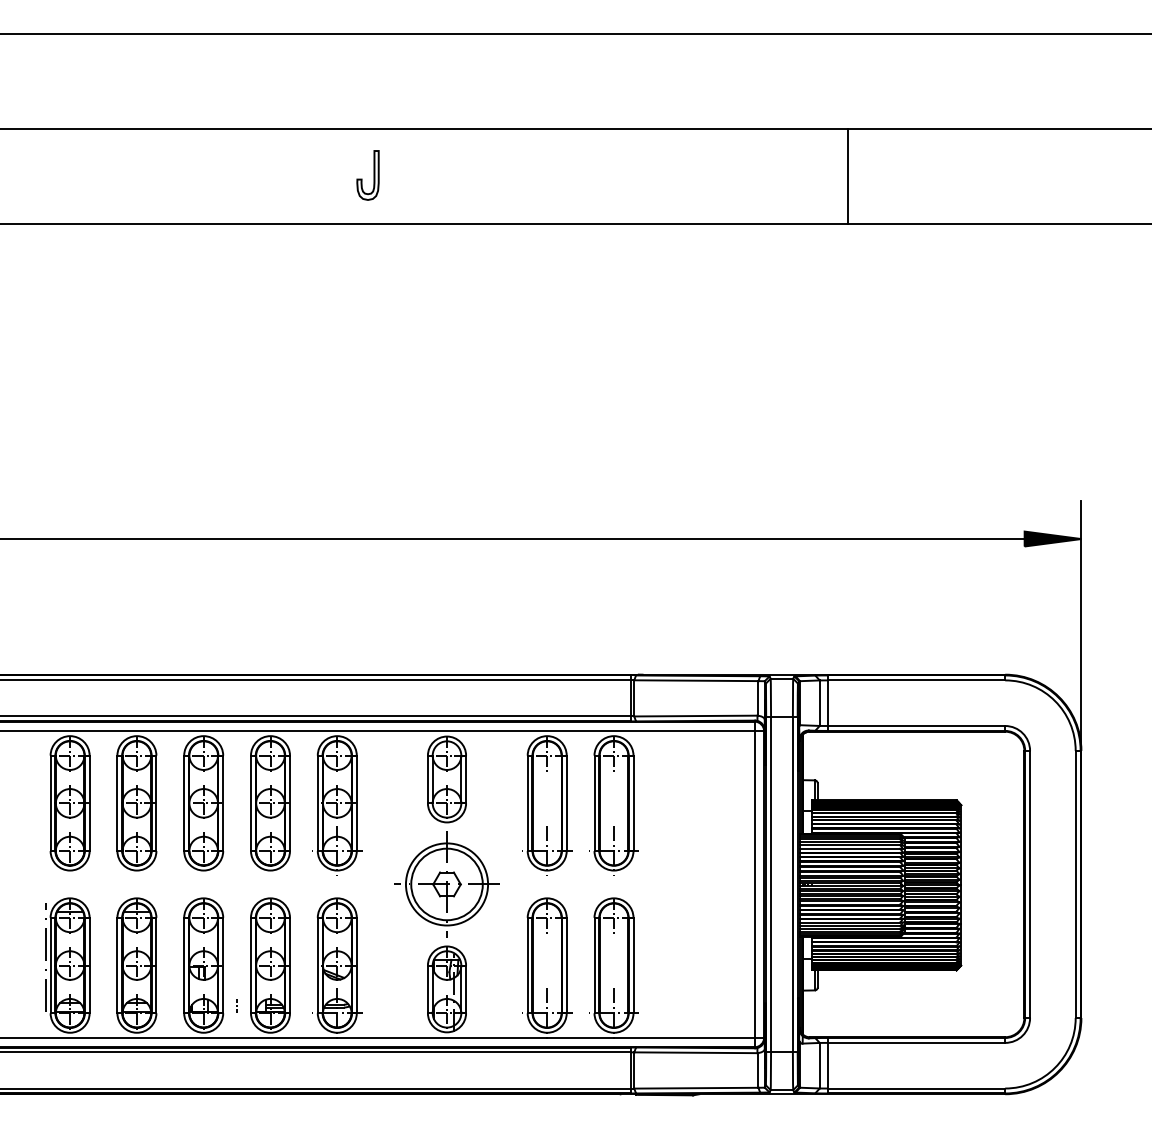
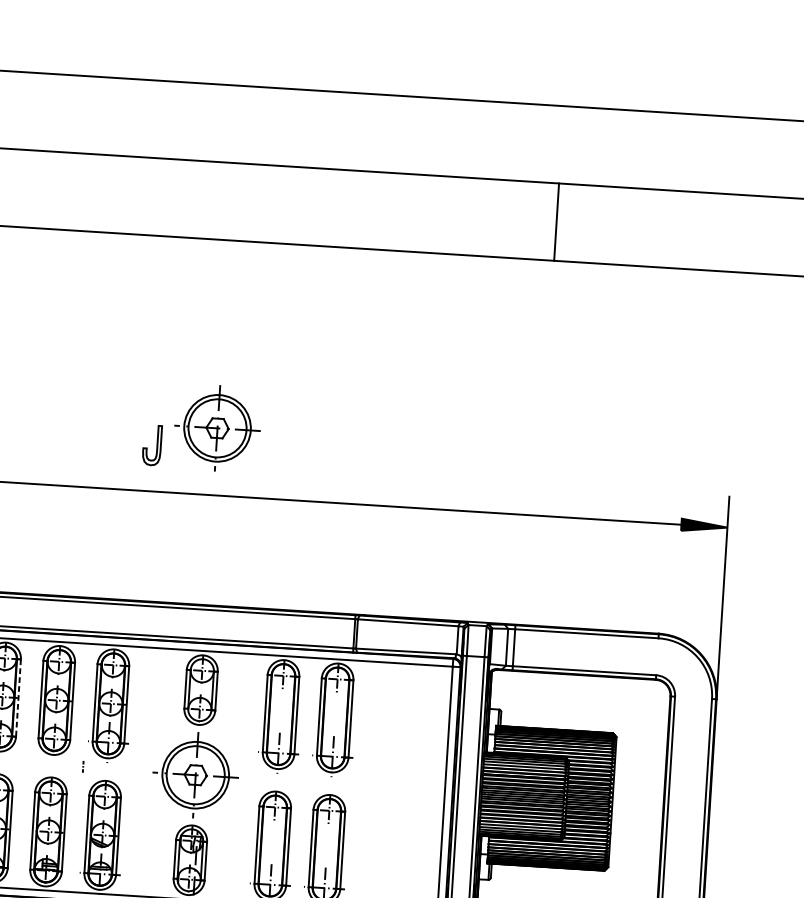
part: (367, 175) -> (151, 445), moved
part: (446, 456) -> (217, 428), added
line: (223, 803) -> (18, 698), solid -> dashed
line: (236, 1005) -> (82, 766), moved

